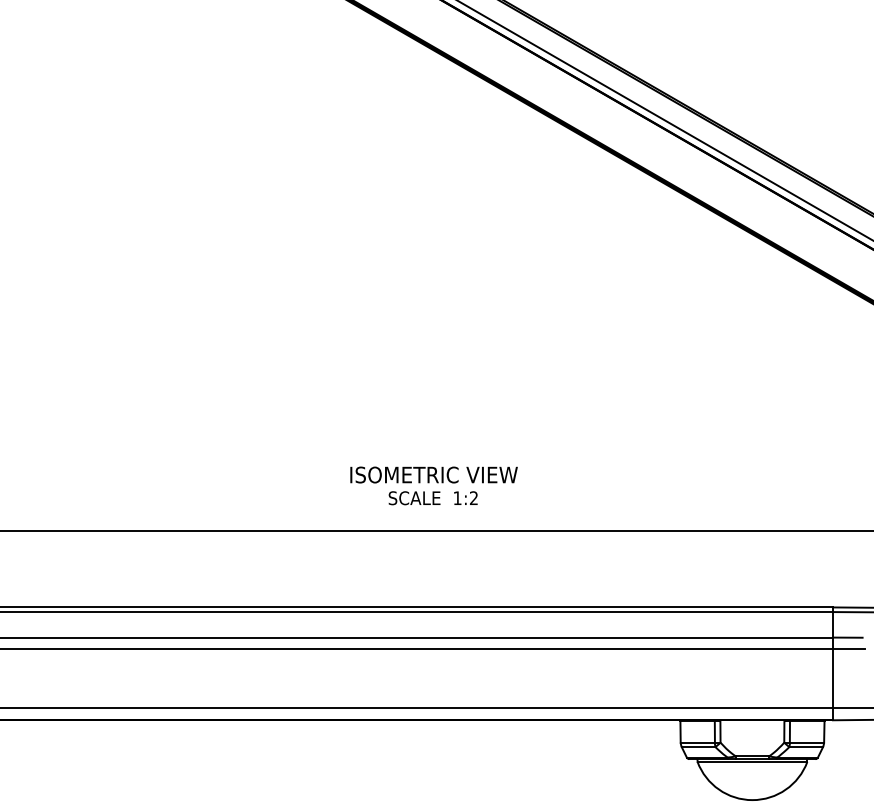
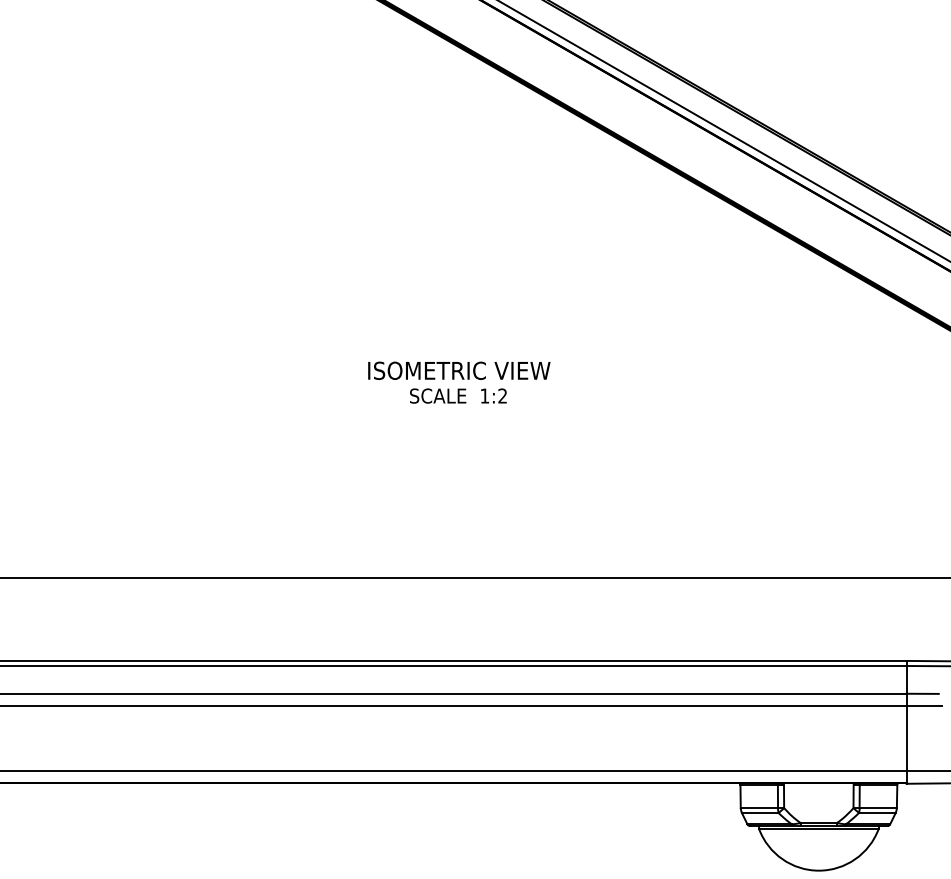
text: (434, 485) -> (459, 382), moved

